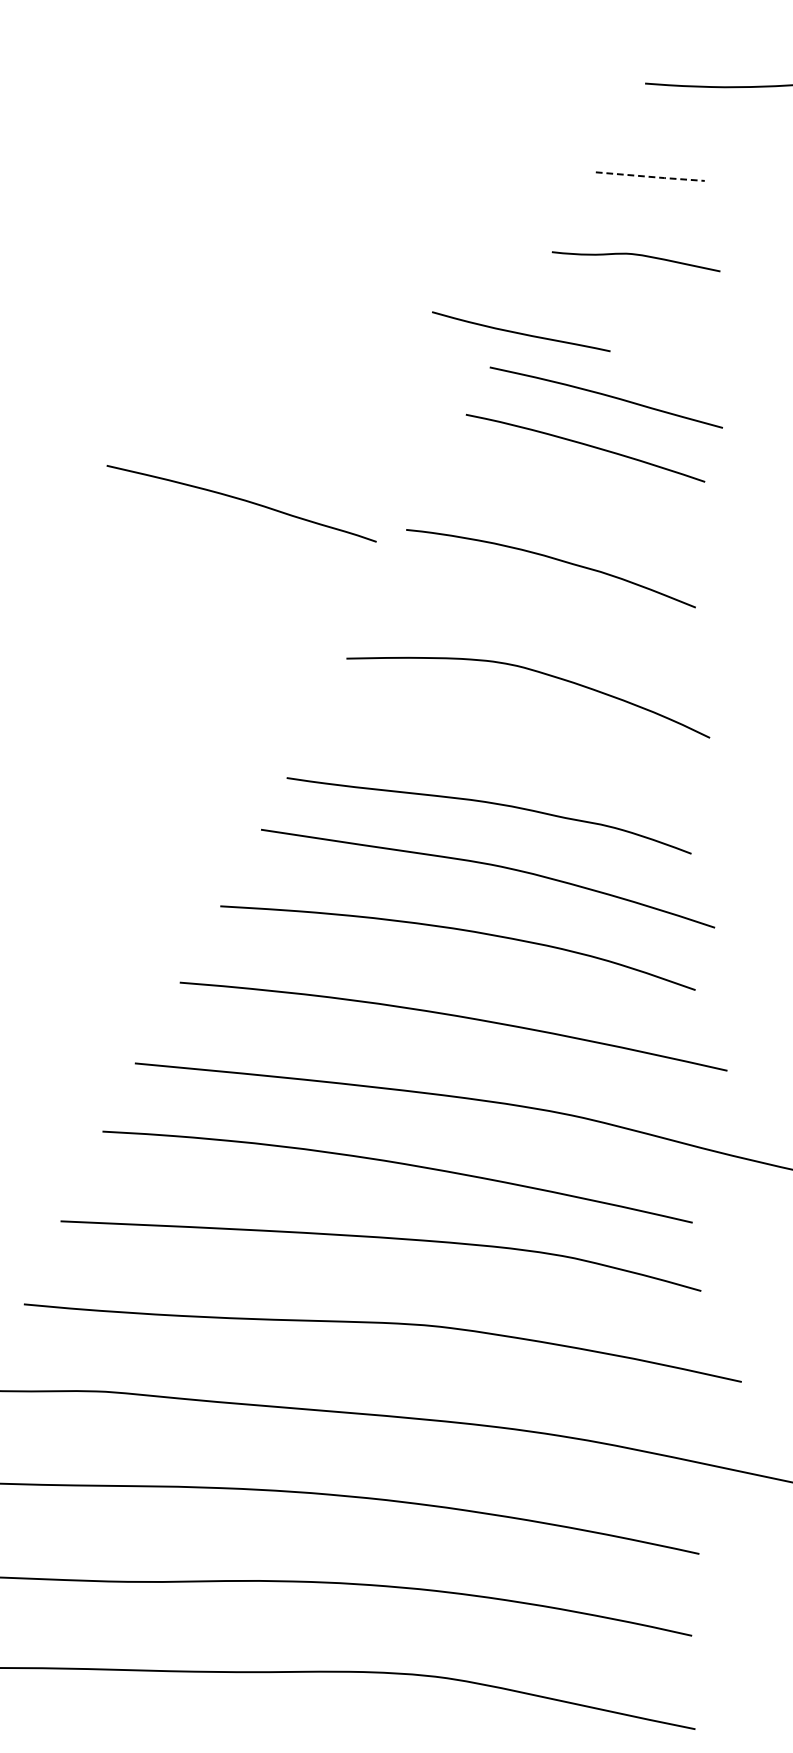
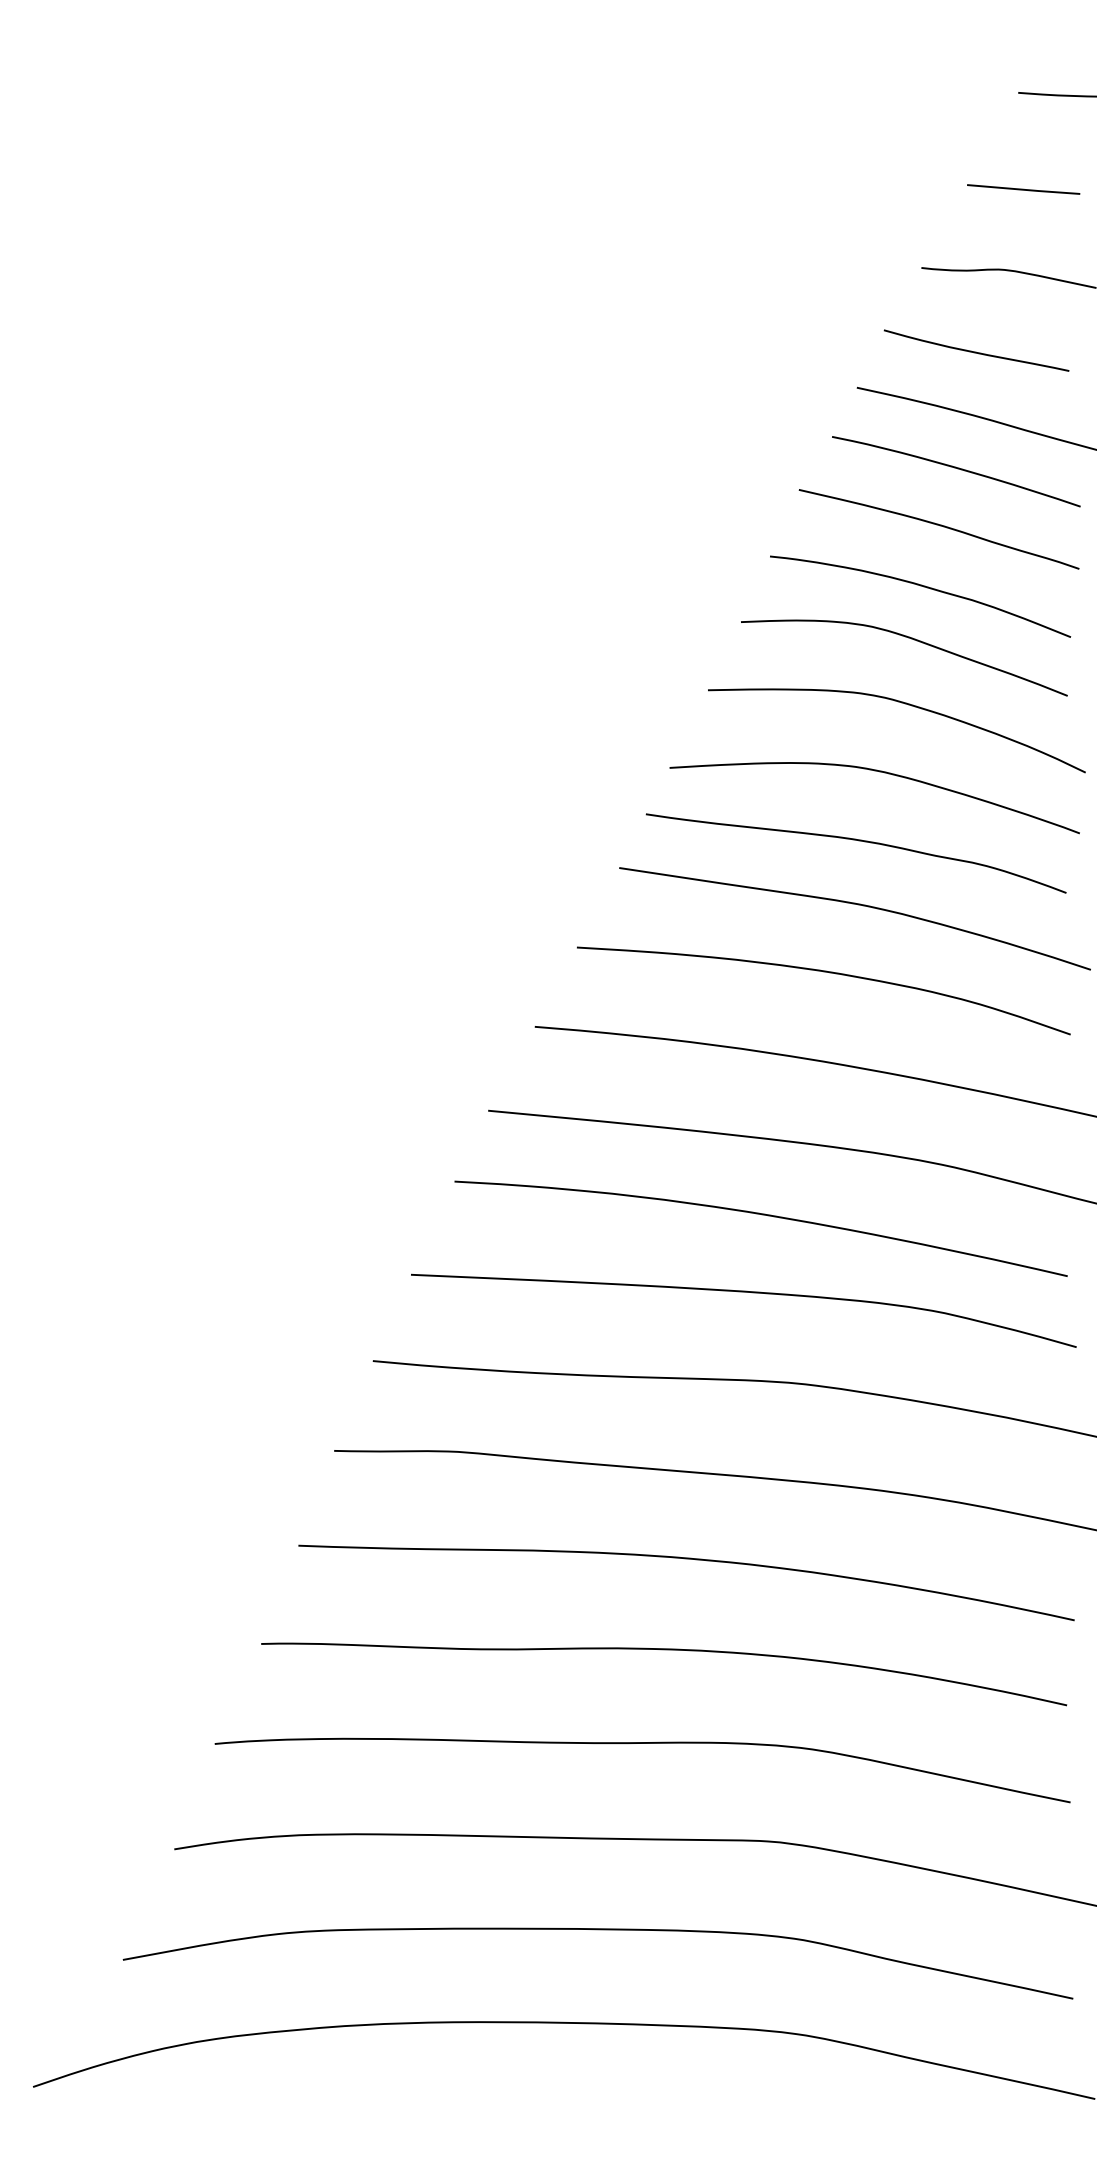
line: (651, 176) -> (1024, 189), dashed -> solid
curve: (521, 332) -> (976, 351), moved
curve: (242, 501) -> (940, 526), moved
curve: (542, 609) -> (911, 639), added
curve: (511, 737) -> (879, 772), added

